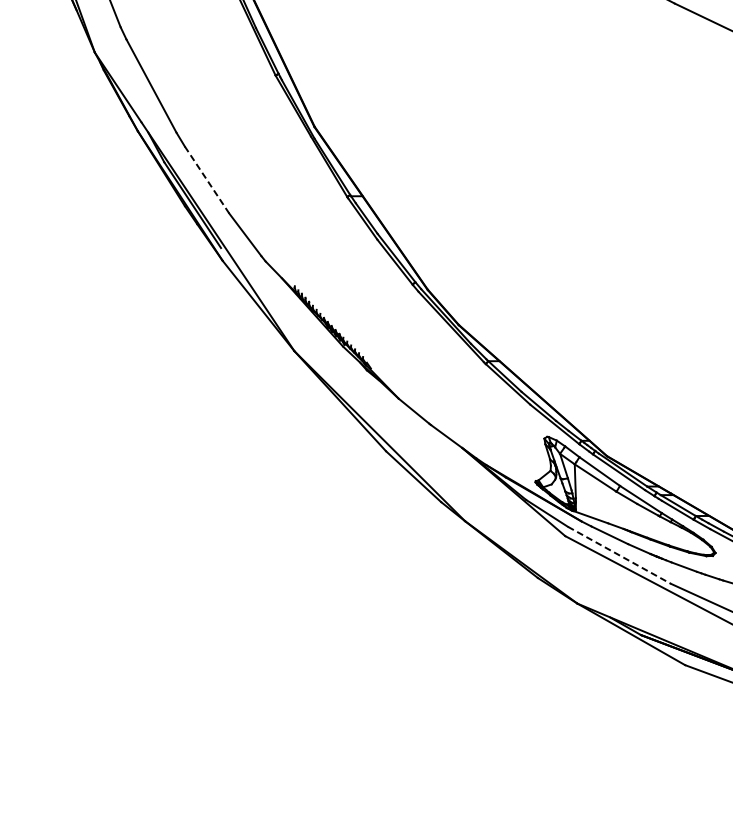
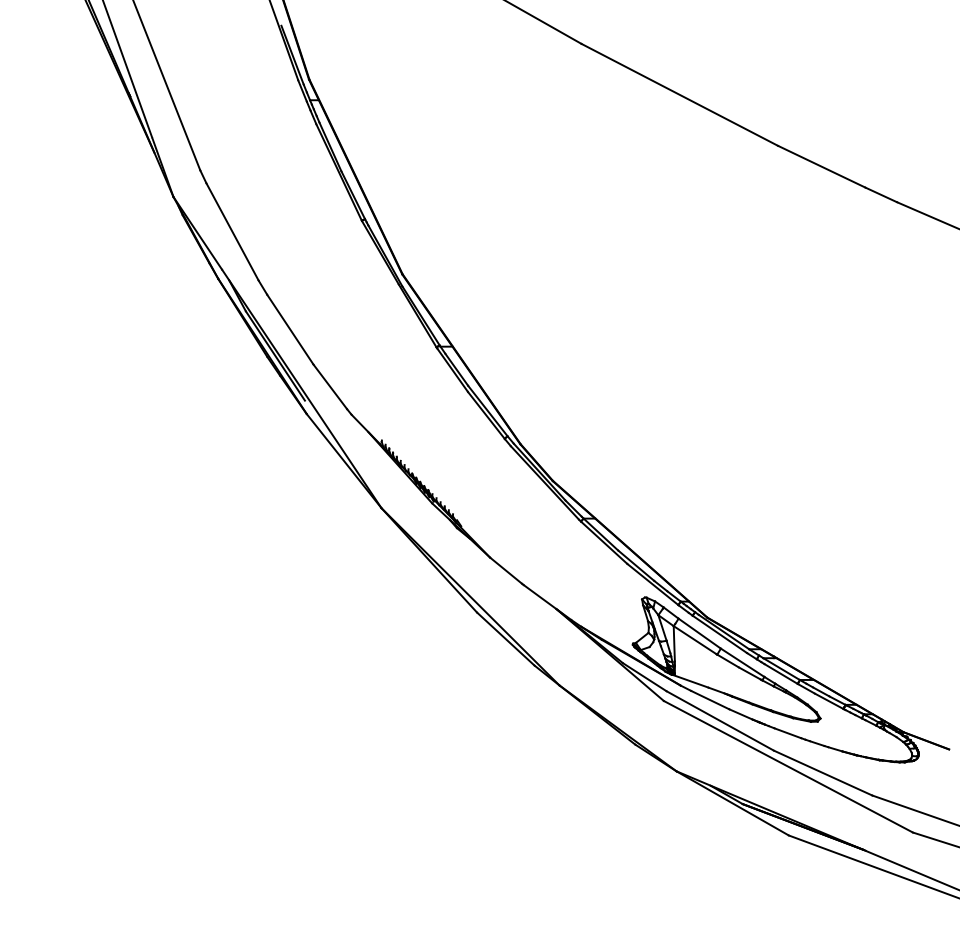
line: (207, 179) -> (290, 329), dashed -> solid
line: (619, 555) -> (720, 721), dashed -> solid

